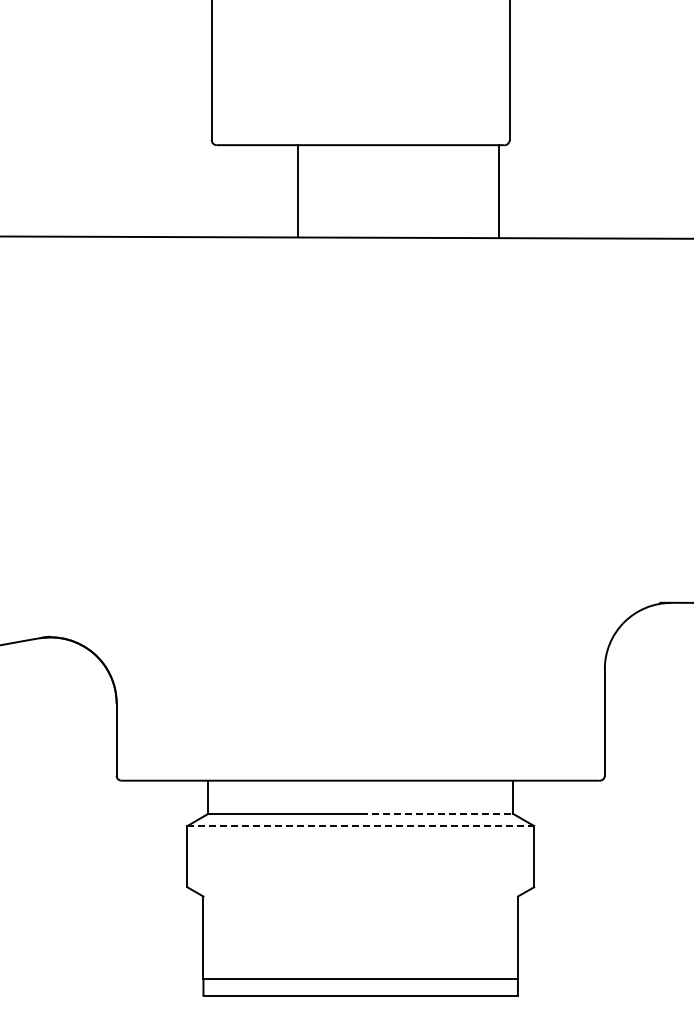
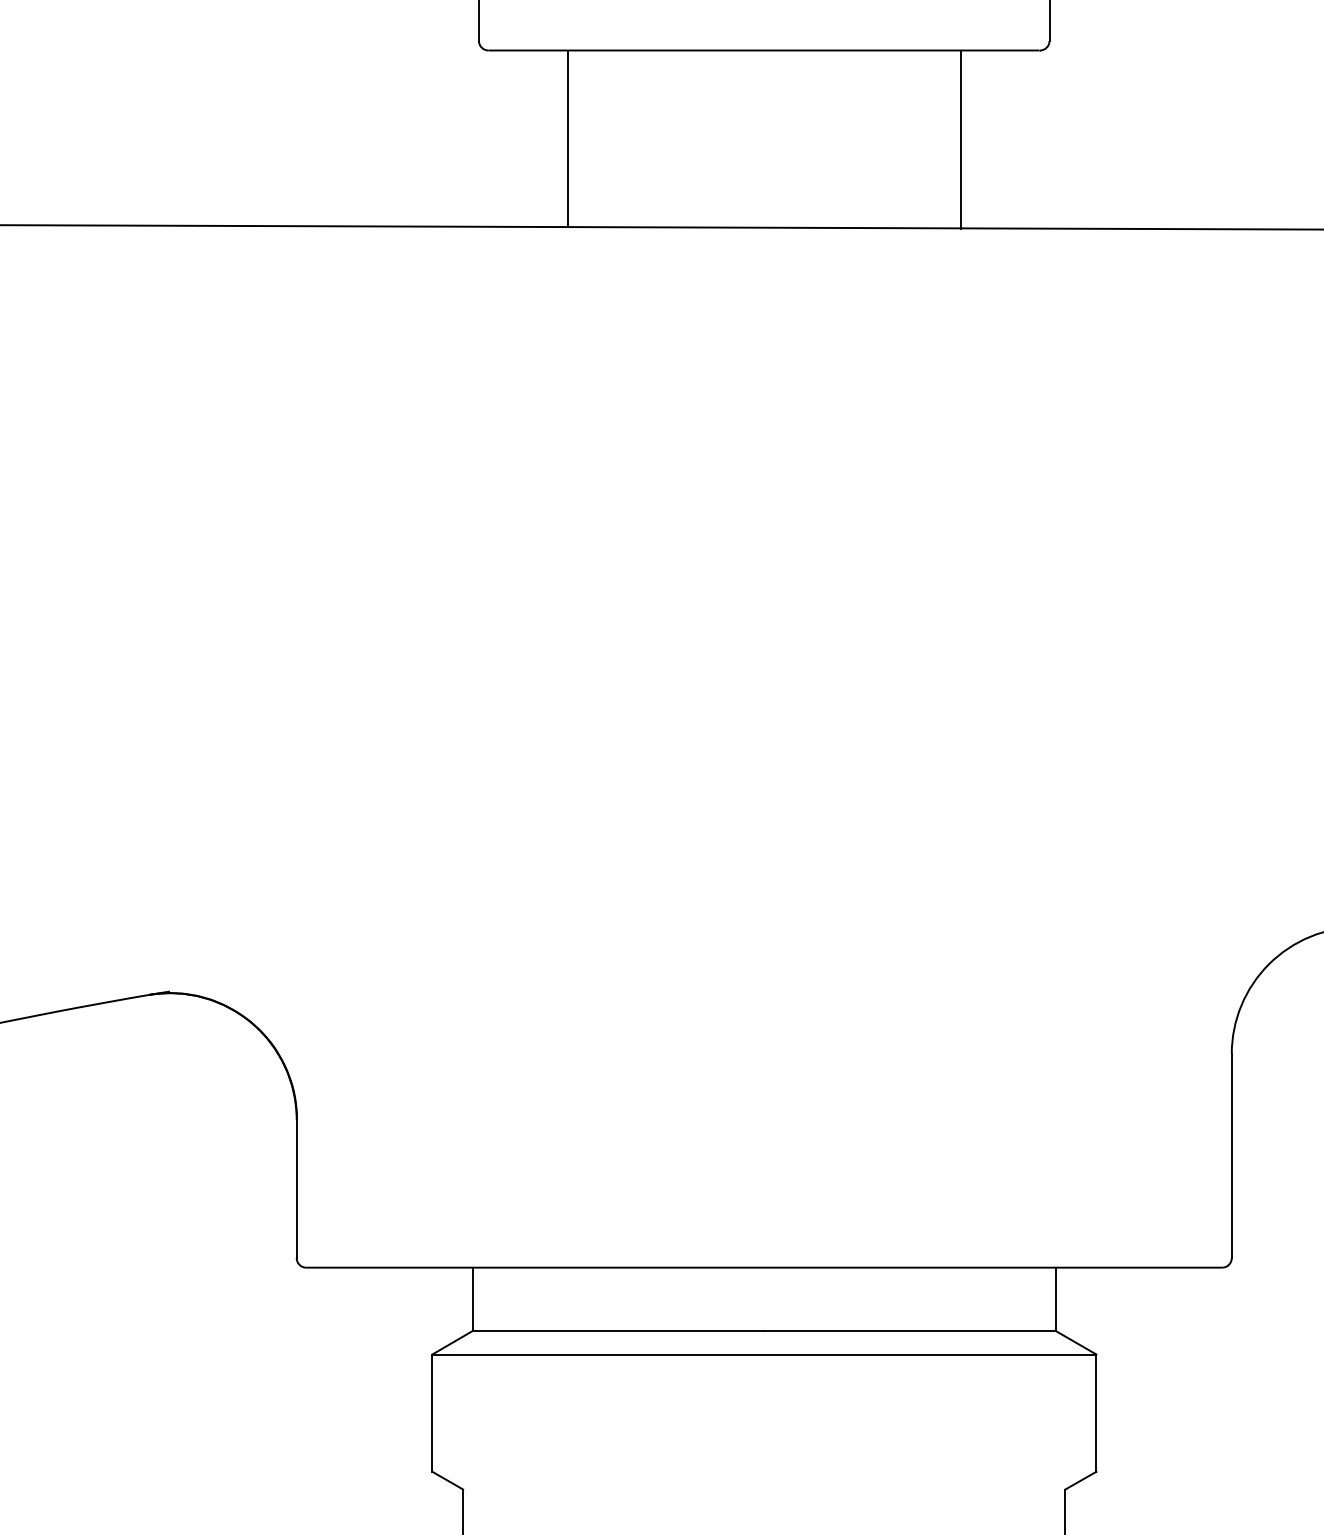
line: (298, 191) -> (568, 139), moved
line: (499, 191) -> (961, 139), moved
line: (437, 813) -> (911, 1330), dashed -> solid
line: (361, 826) -> (765, 1355), dashed -> solid

